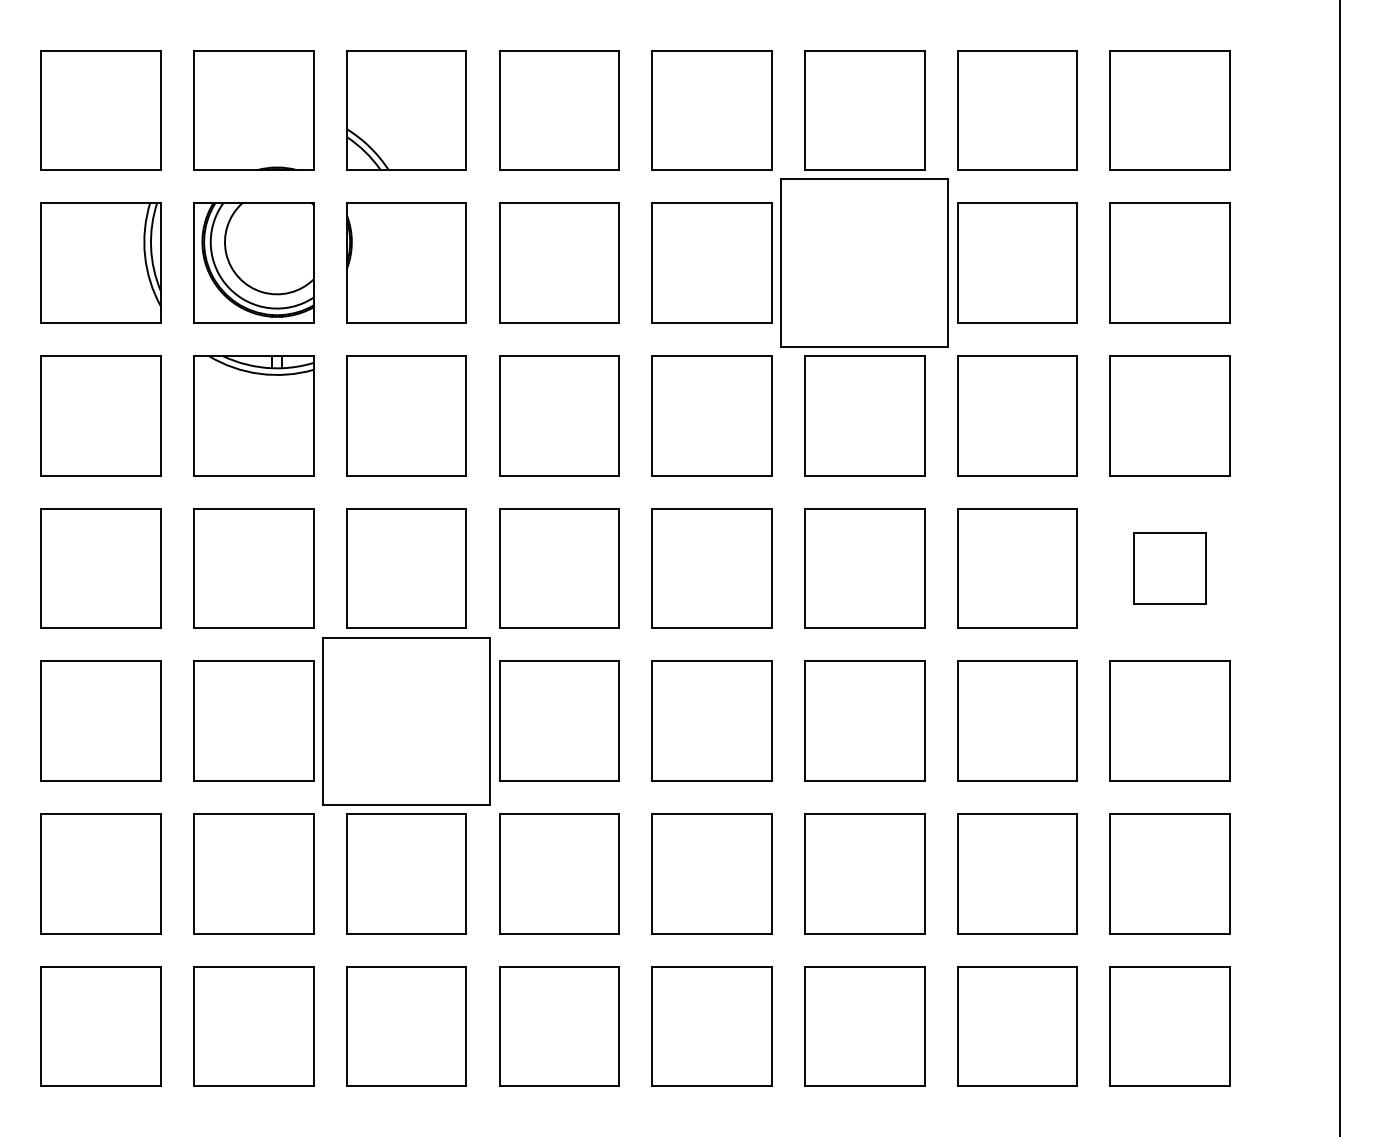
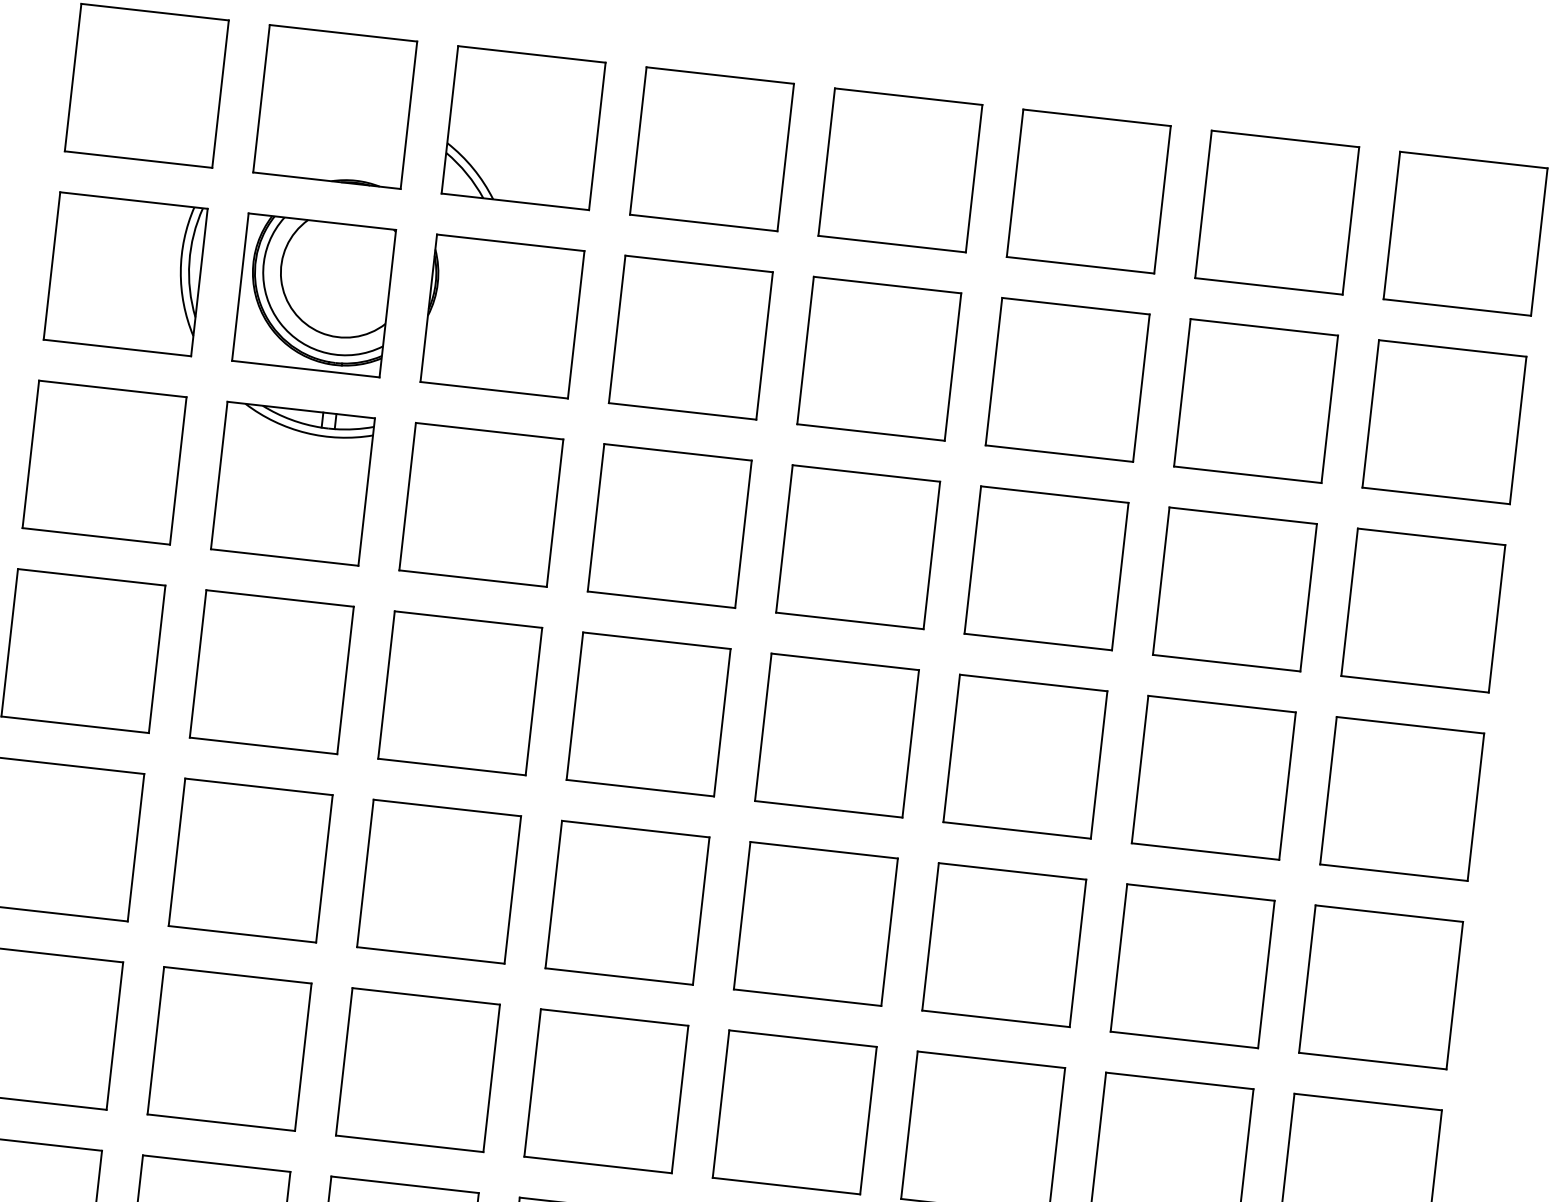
part: (864, 262) -> (1067, 379), size x0.71
part: (1169, 568) -> (1401, 798), size x1.67
part: (406, 720) -> (439, 880), size x0.71

